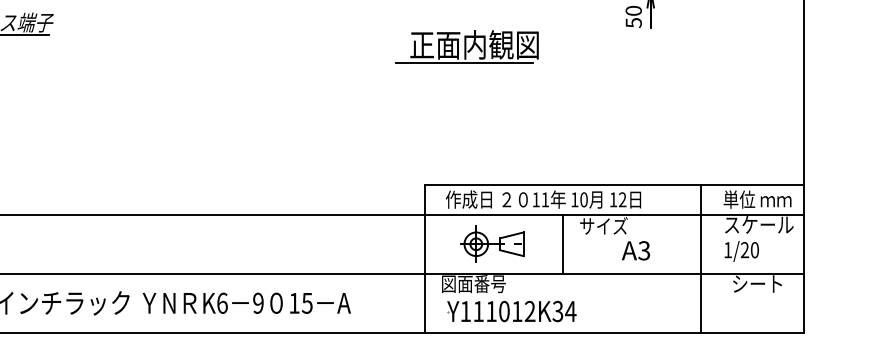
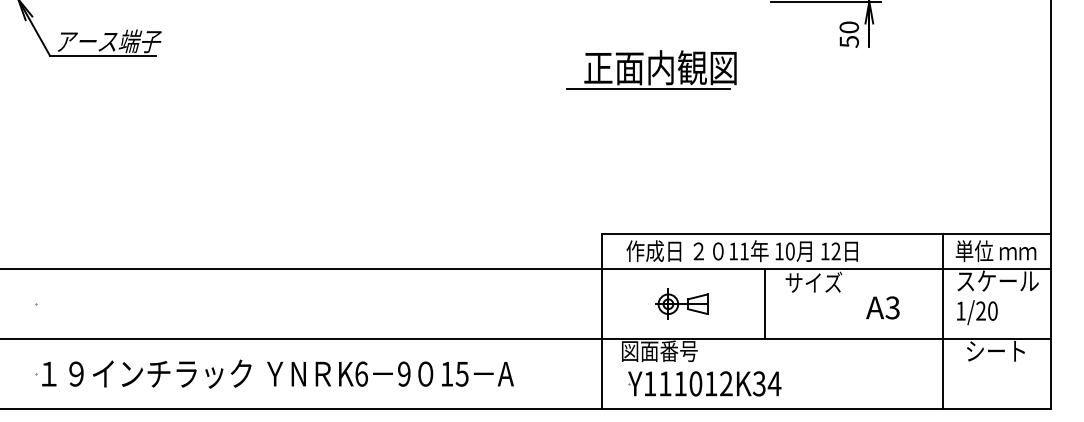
part: (492, 244) -> (681, 304), size x0.7
text: (635, 250) -> (882, 307), moved
line: (700, 258) -> (942, 321), moved

